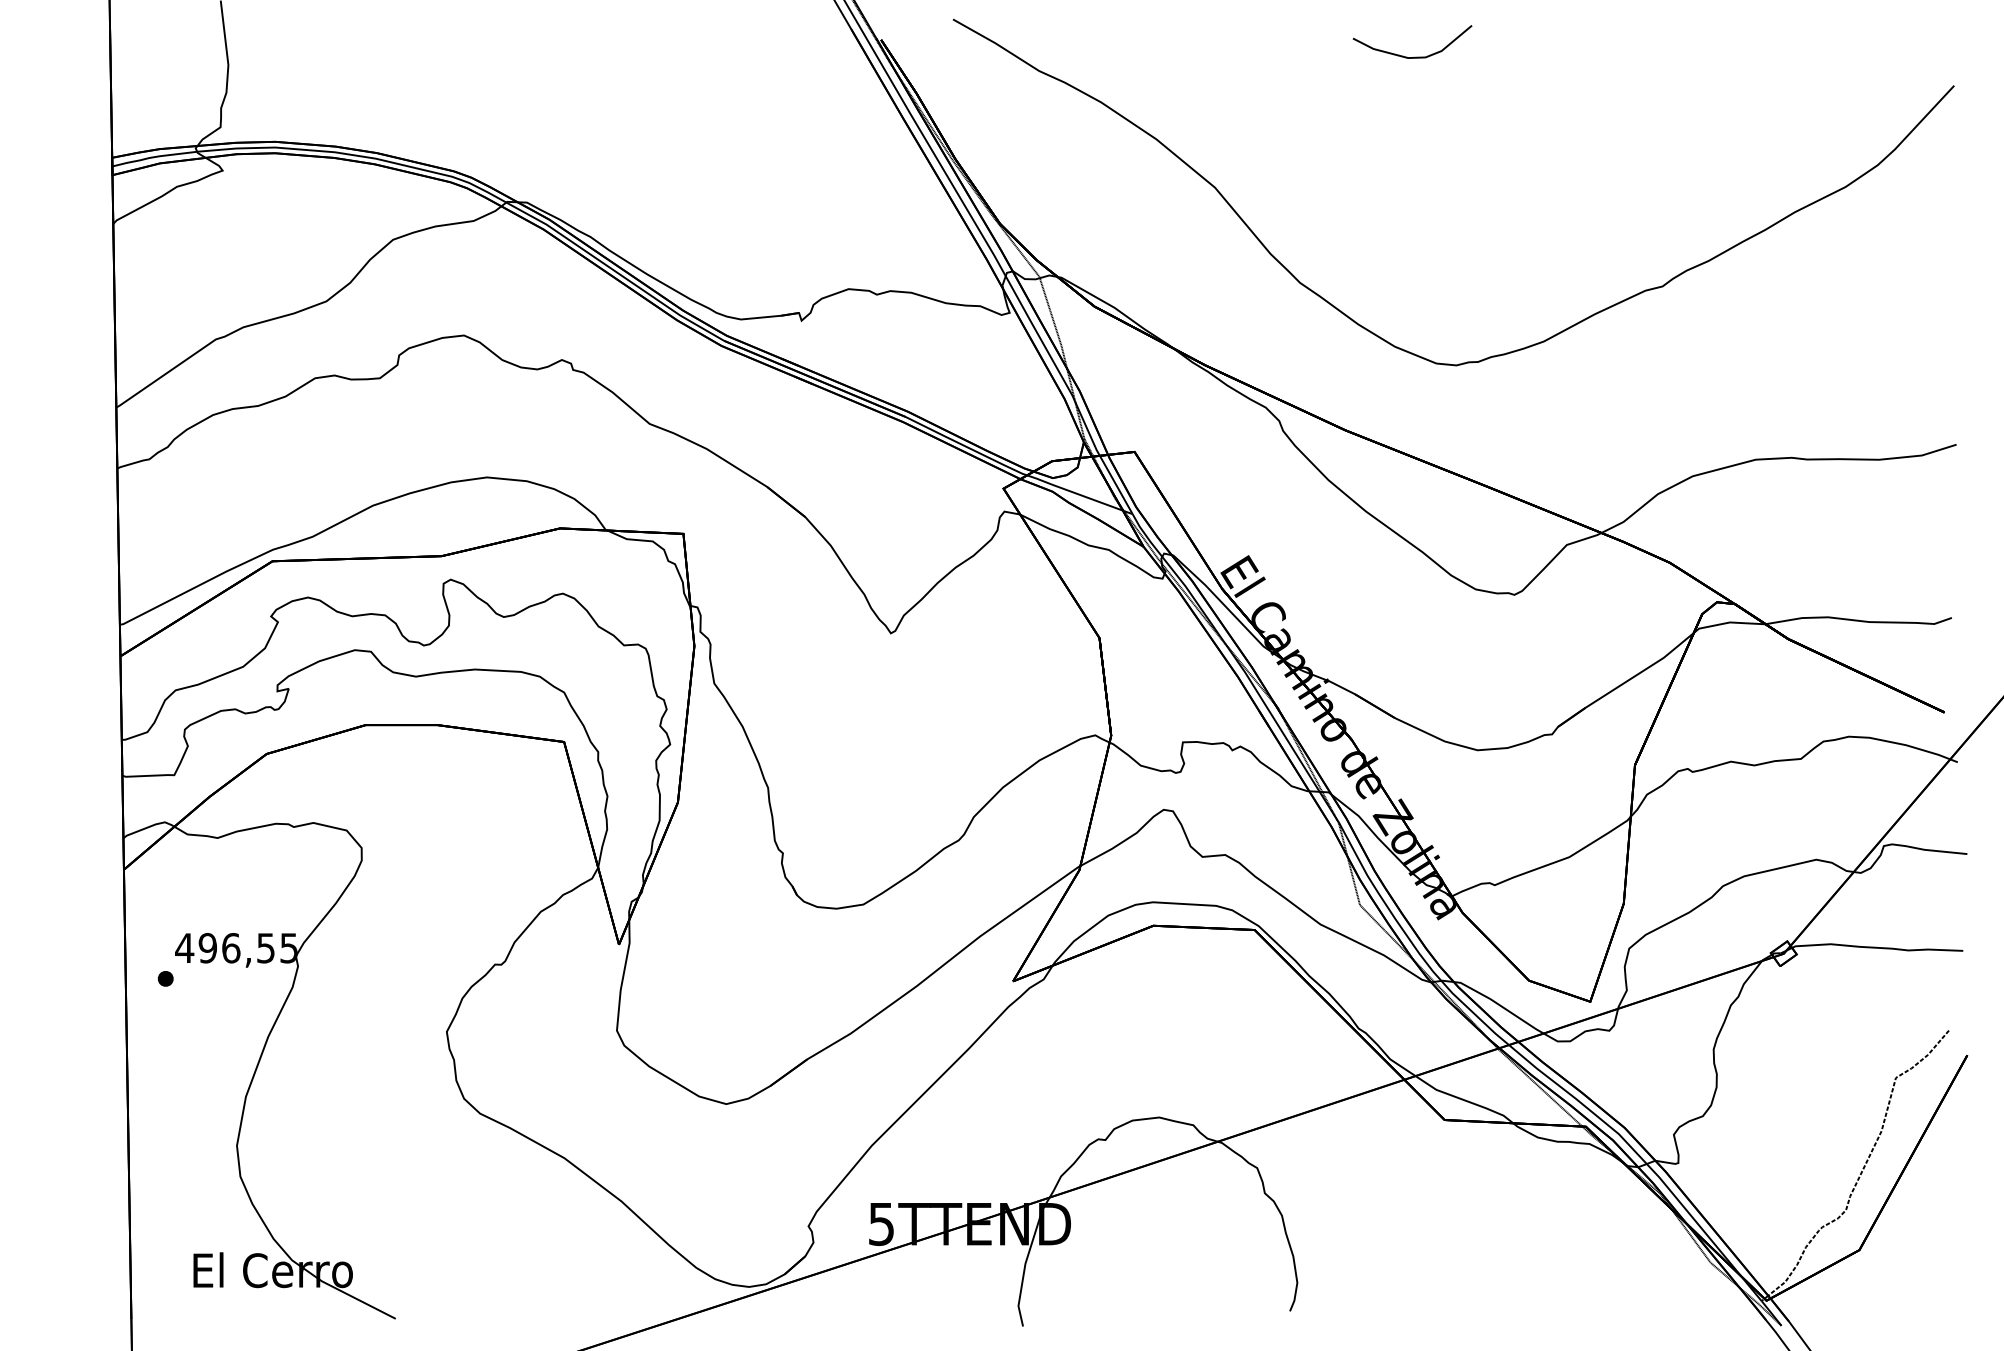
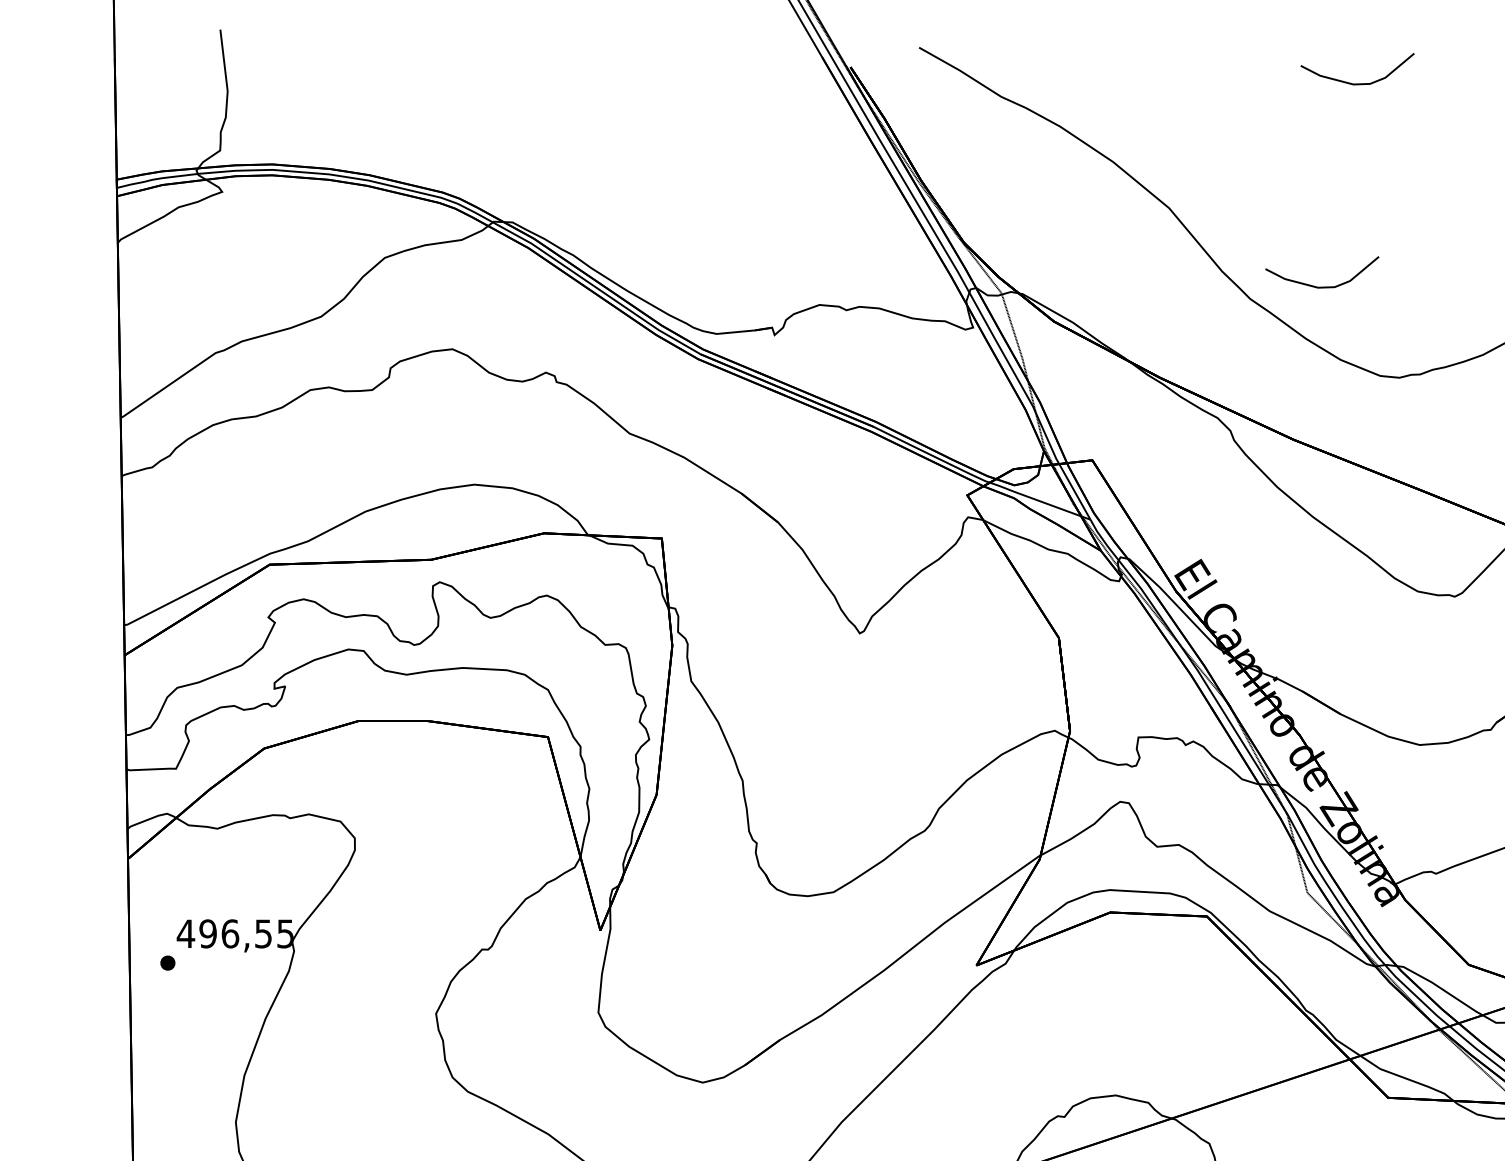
part: (1377, 269) -> (1324, 286), added

